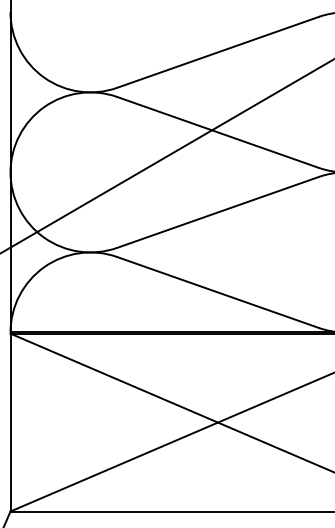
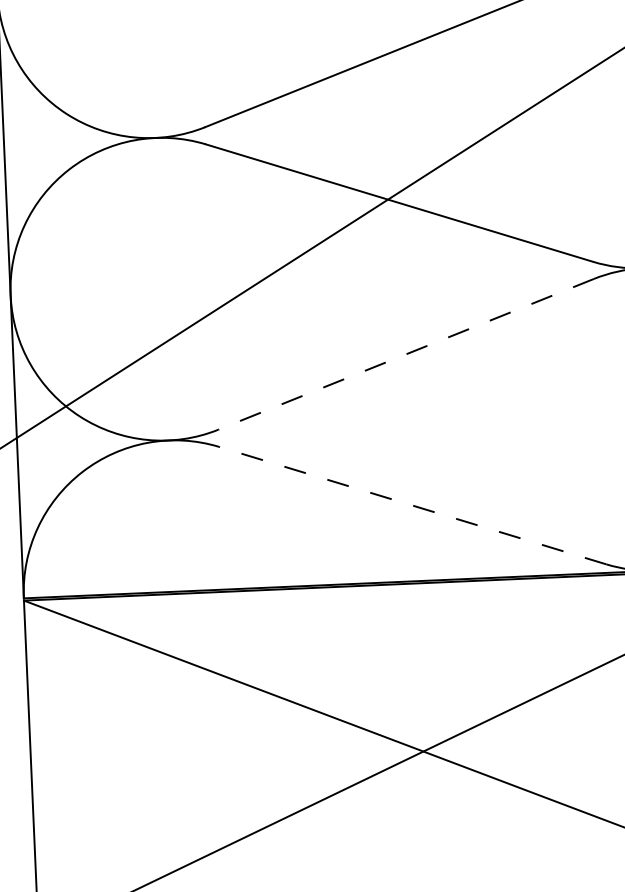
line: (218, 212) -> (407, 354), solid -> dashed
line: (218, 292) -> (413, 505), solid -> dashed

